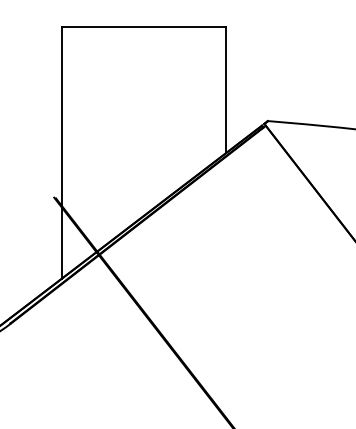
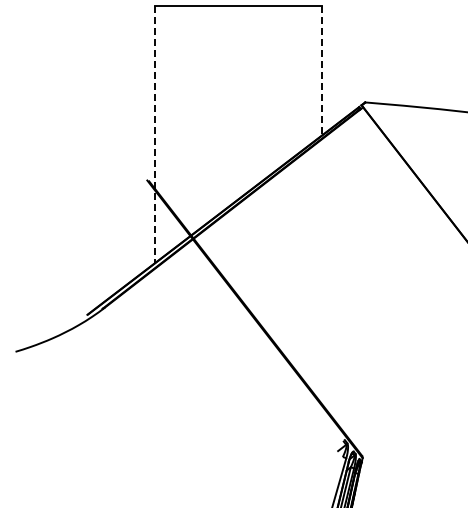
line: (226, 89) -> (322, 70), solid -> dashed
line: (61, 152) -> (154, 134), solid -> dashed

